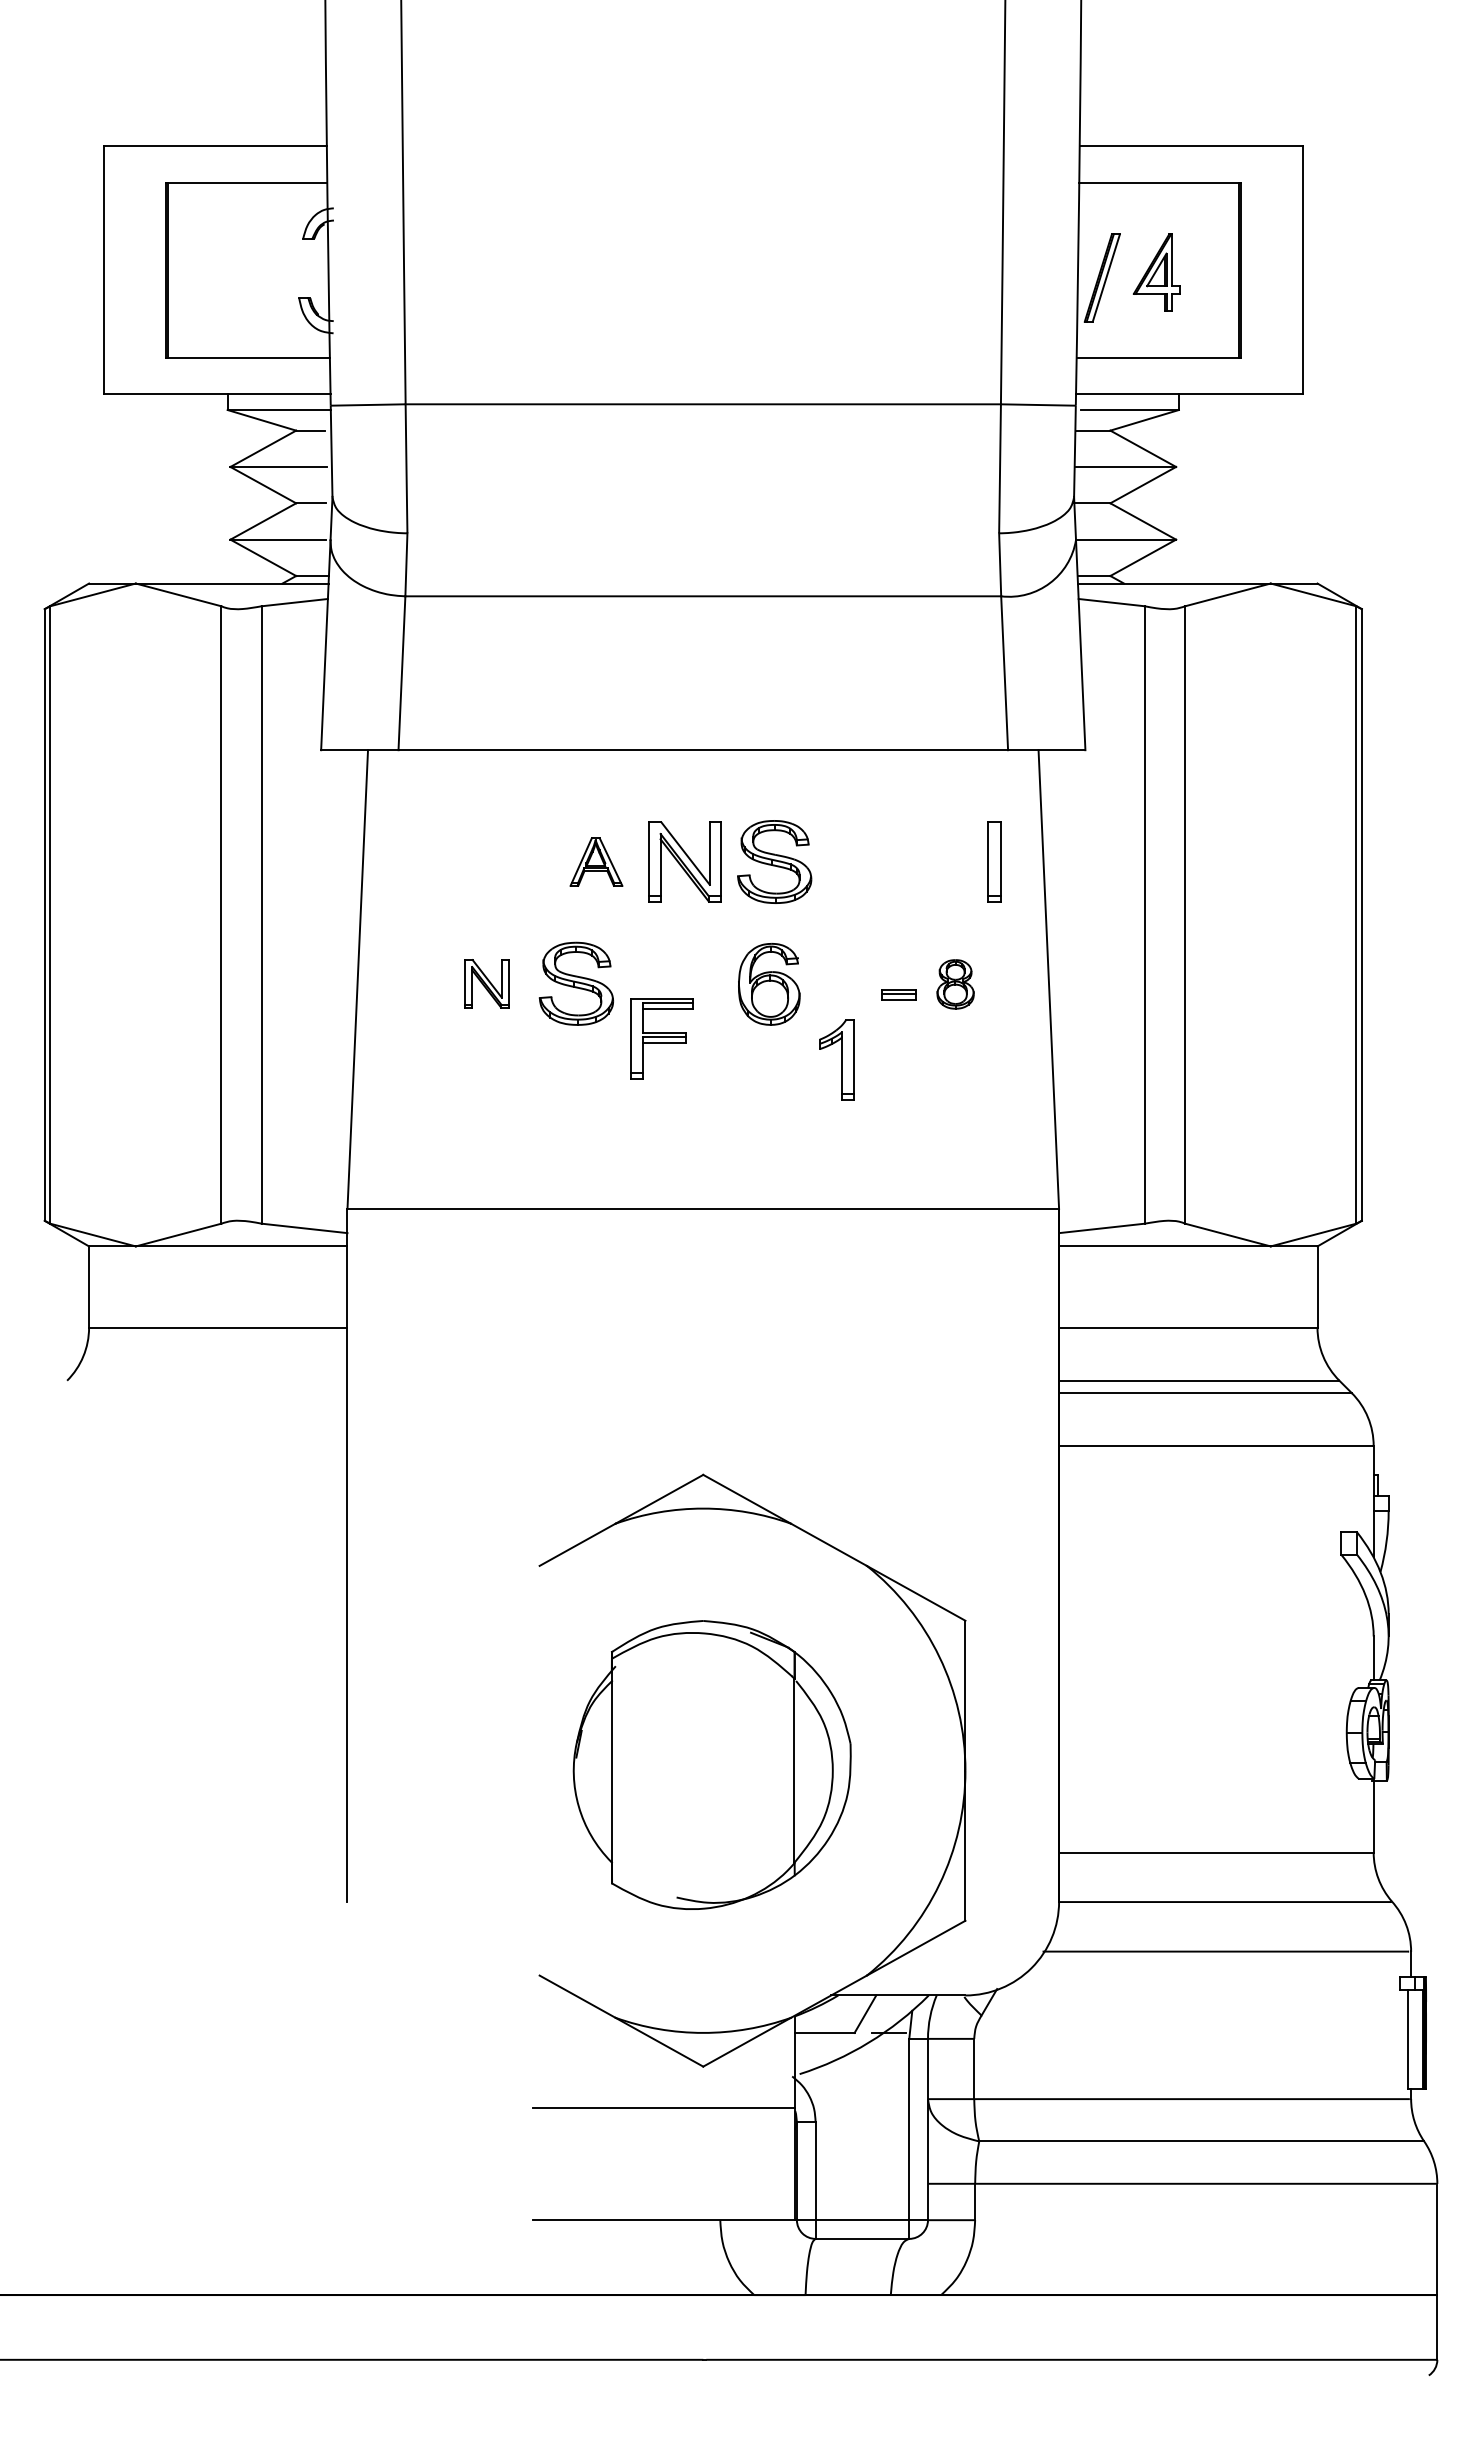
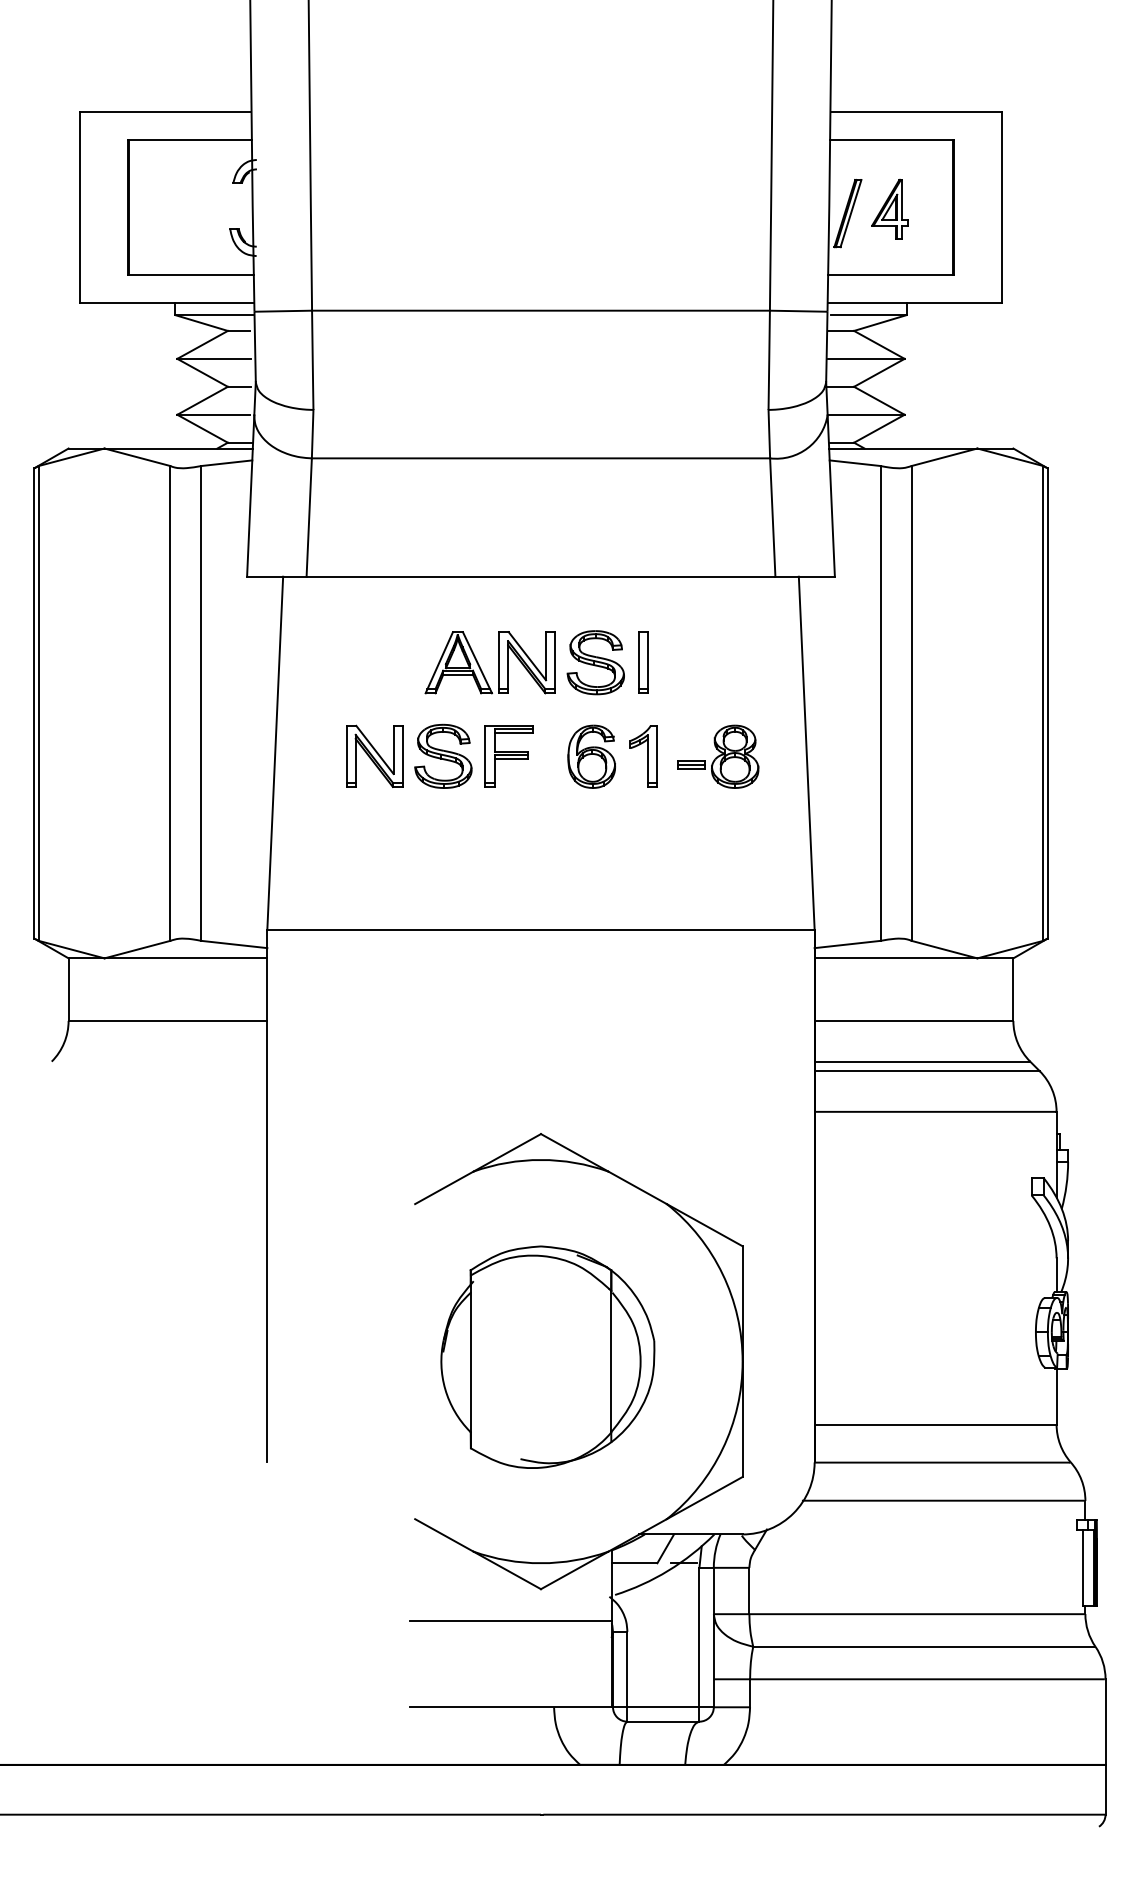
part: (596, 861) -> (458, 662), size x1.67
part: (994, 861) -> (643, 662), moved
part: (486, 983) -> (374, 756), size x1.67
part: (955, 984) -> (734, 756), size x1.67
part: (661, 1038) -> (508, 756), moved
part: (836, 1059) -> (643, 756), moved

